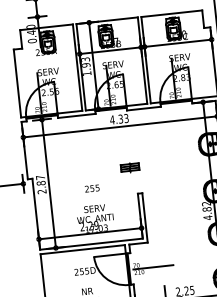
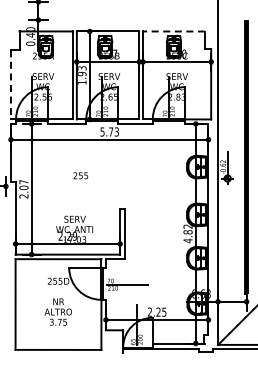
line: (171, 13) -> (173, 31), solid -> dashed
line: (16, 83) -> (10, 84), solid -> dashed
text: (116, 119) -> (106, 131), 4.33 -> 5.73
part: (129, 167) -> (114, 181), removed
text: (40, 182) -> (23, 187), 2.87 -> 2.07
text: (91, 188) -> (80, 175), moved

